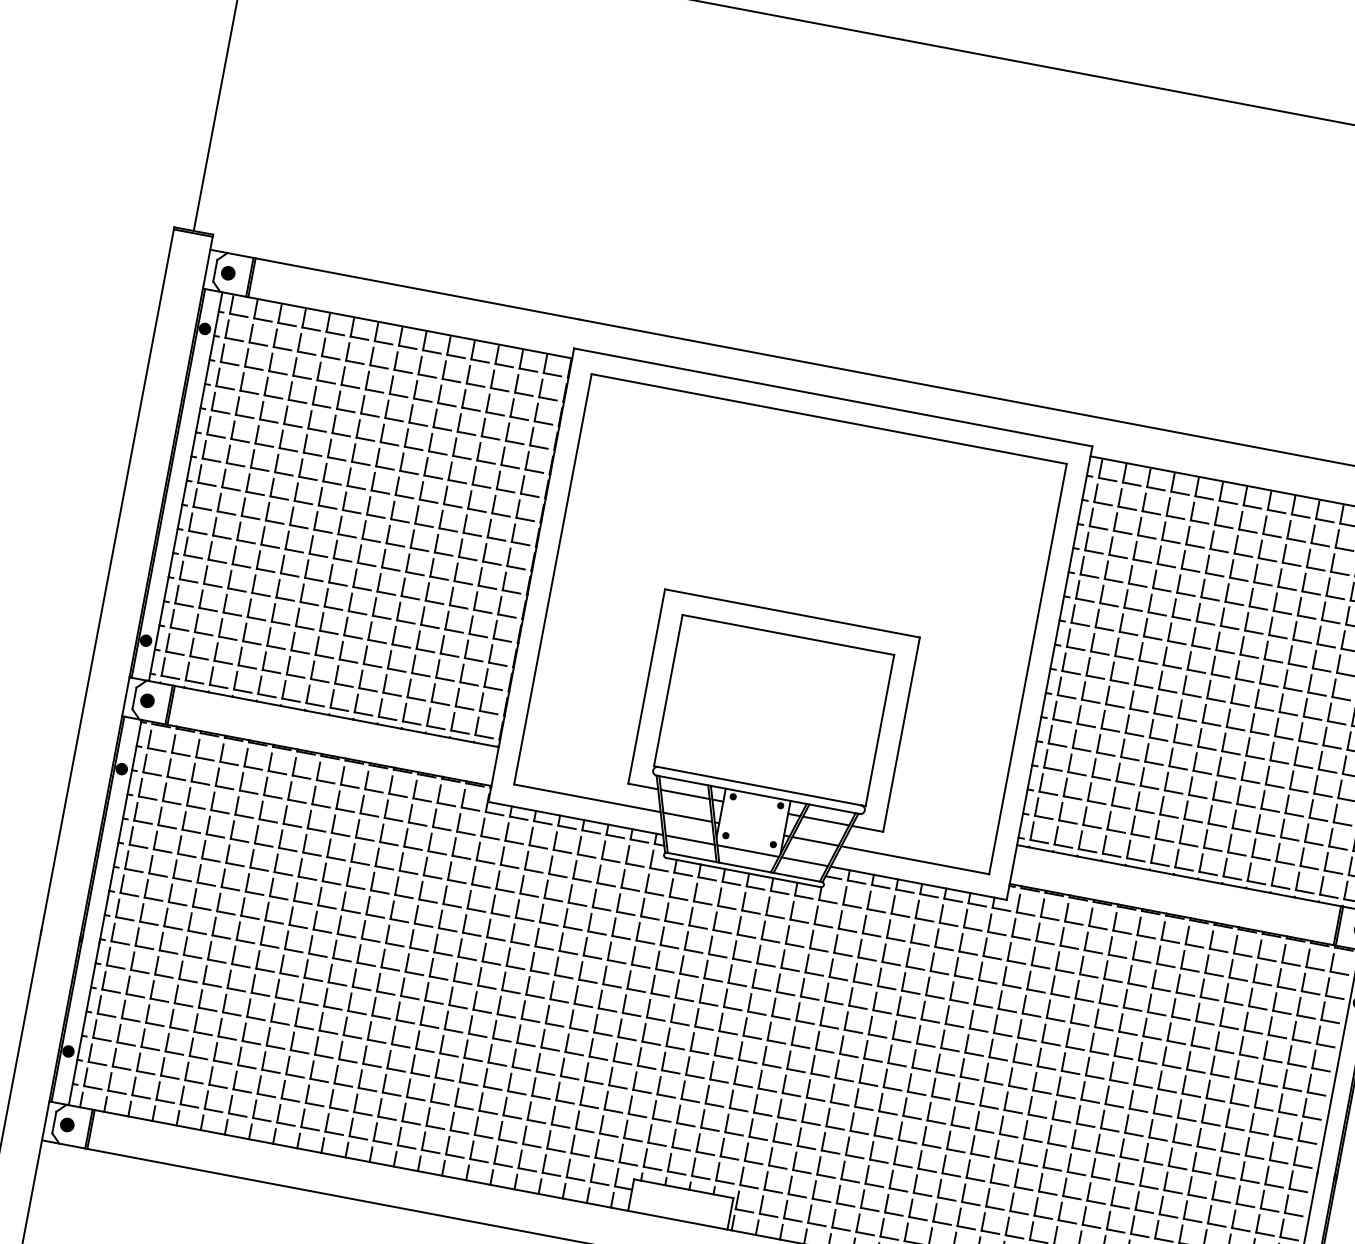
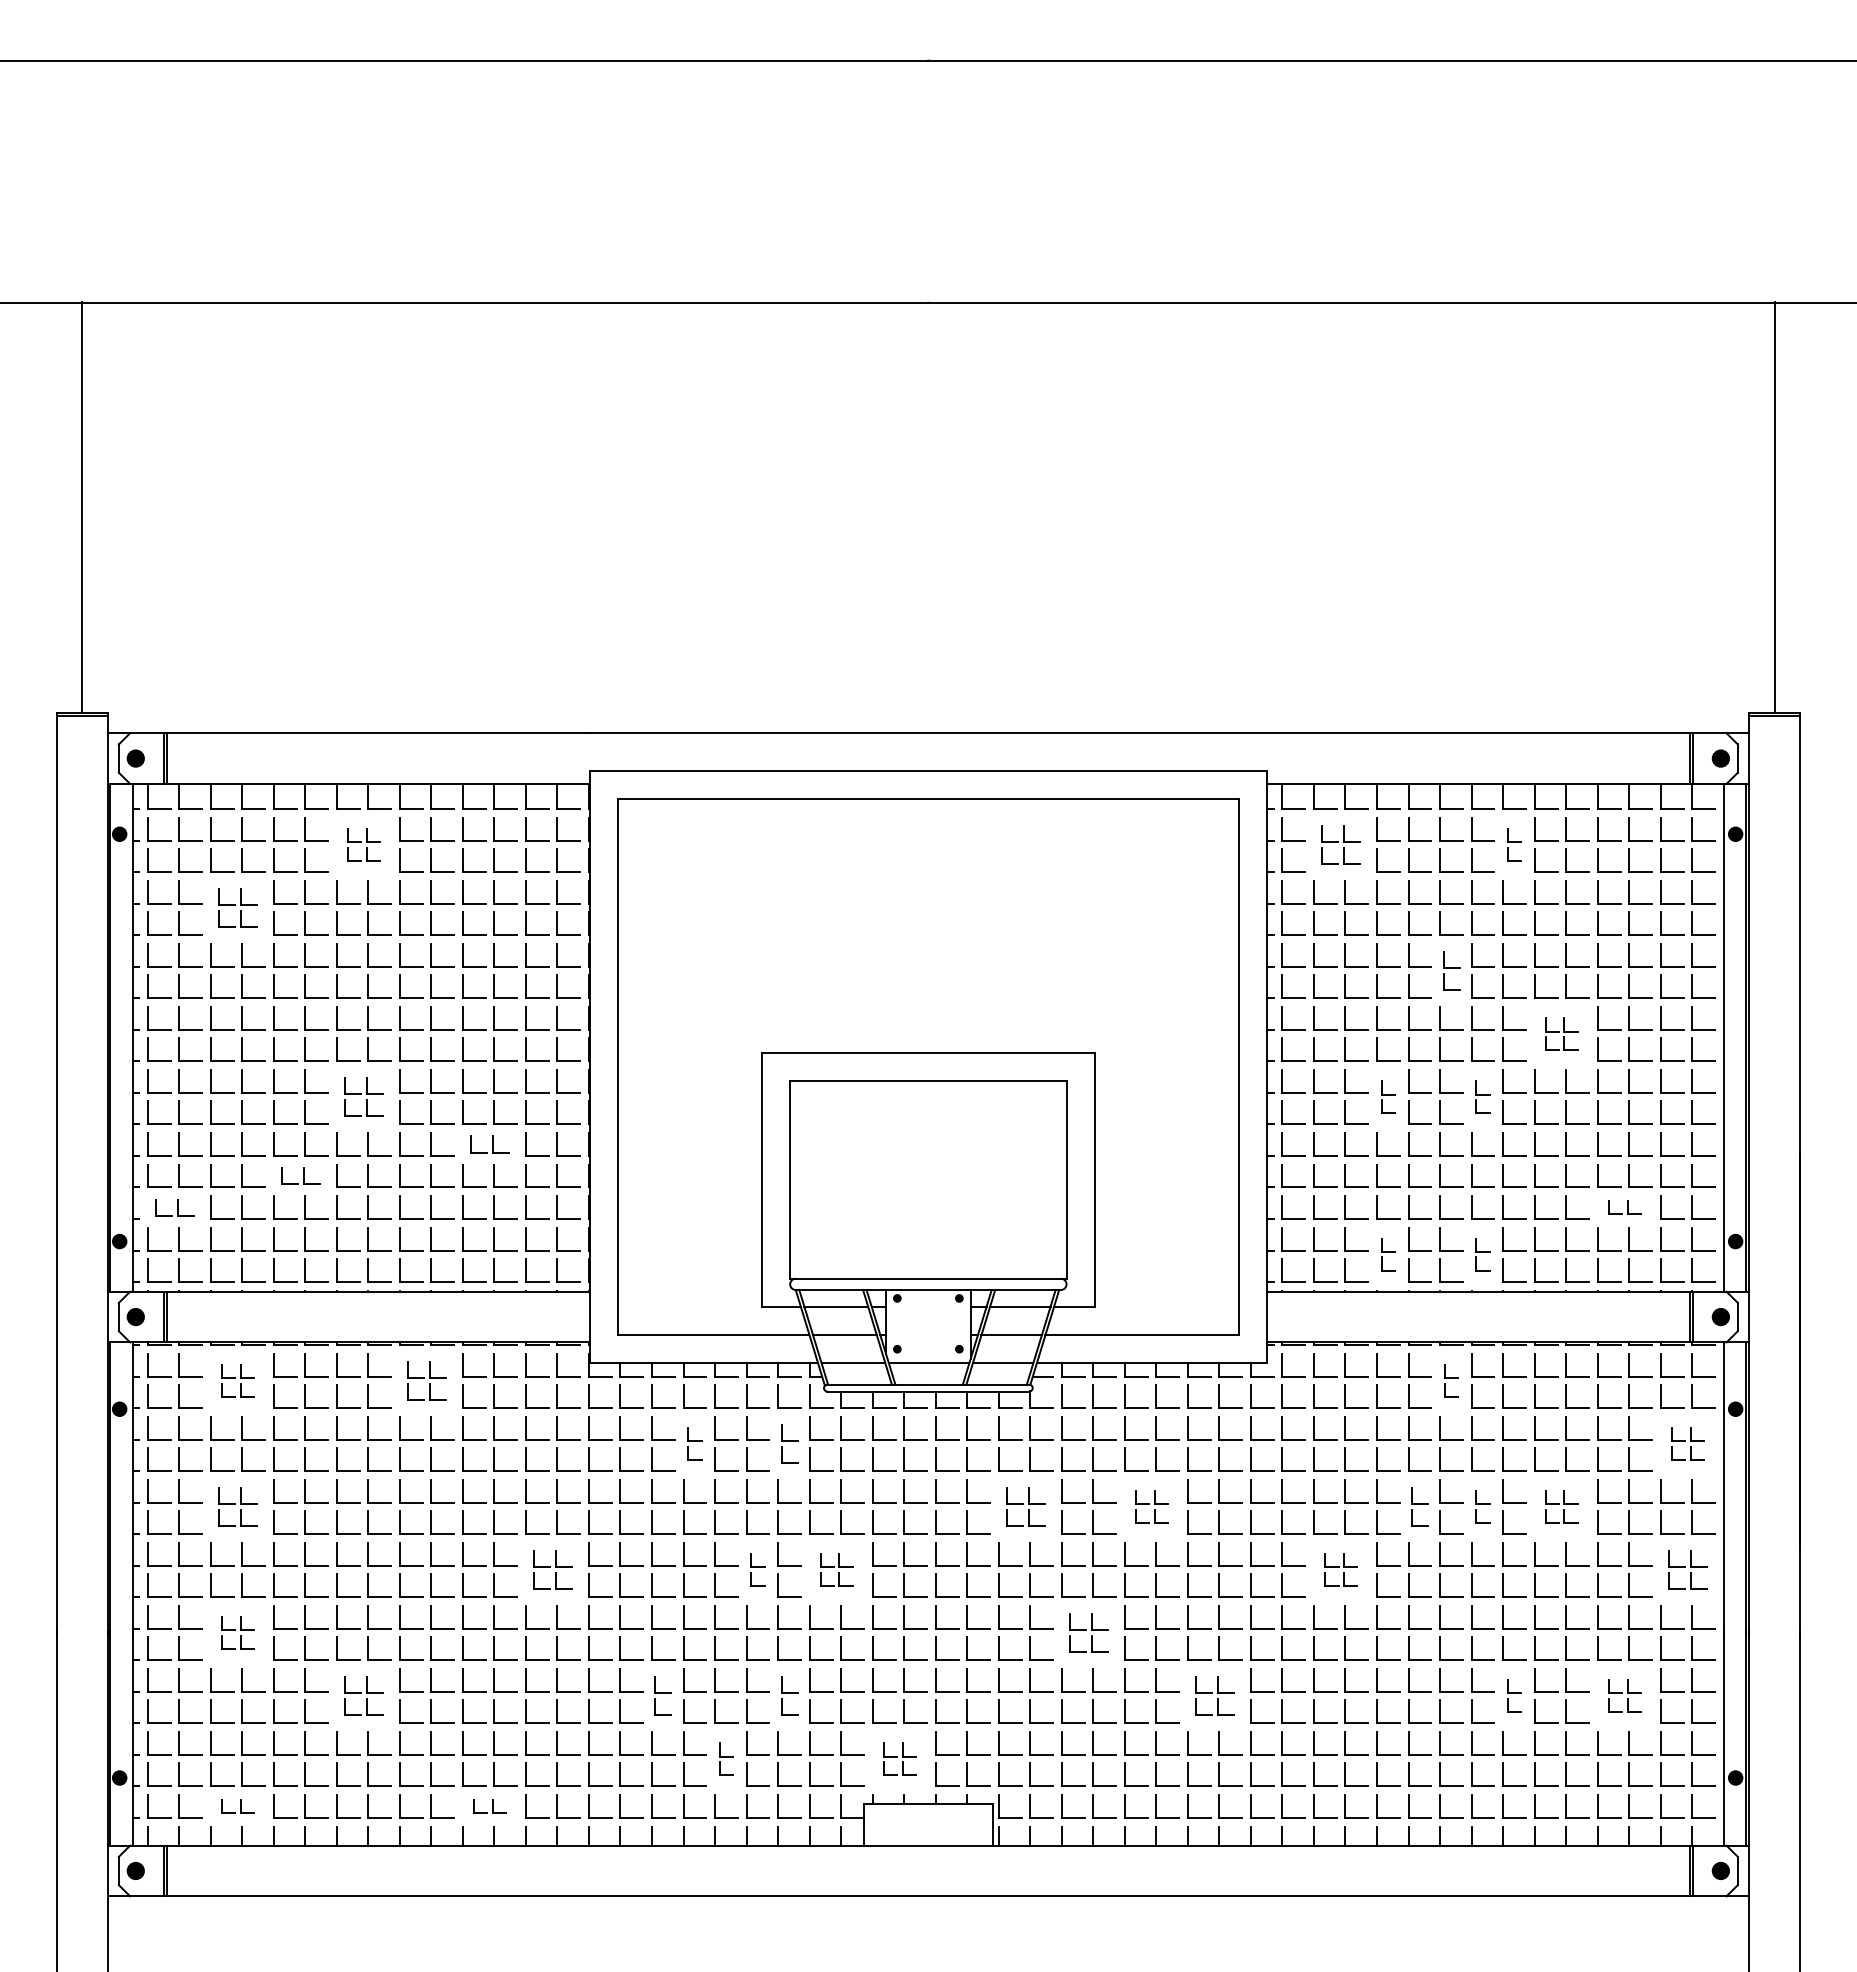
part: (390, 372) -> (363, 844), size x0.6
part: (284, 402) -> (237, 907), size x0.7
part: (1138, 513) -> (1340, 844), size x0.7
part: (1271, 538) -> (1514, 844), size x0.6
part: (353, 564) -> (363, 1096), size x0.7
part: (294, 616) -> (300, 1175), size x0.7
part: (443, 619) -> (489, 1144), size x0.7
part: (192, 622) -> (174, 1207), size x0.7
part: (1204, 625) -> (1451, 970), size x0.7
part: (1280, 690) -> (1561, 1033), size x0.6
part: (1138, 713) -> (1388, 1096), size x0.6
part: (1210, 726) -> (1482, 1096), size x0.6
part: (216, 764) -> (237, 1380), size x0.6
part: (360, 791) -> (426, 1380), size x0.7
part: (1303, 832) -> (1624, 1207), size x0.6
part: (1115, 834) -> (1388, 1254), size x0.6
part: (1187, 847) -> (1482, 1254), size x0.6
part: (197, 860) -> (237, 1506), size x0.7
part: (556, 878) -> (694, 1443), size x0.6
part: (629, 892) -> (789, 1443), size x0.7
part: (1145, 939) -> (1451, 1380), size x0.6
part: (429, 954) -> (552, 1569), size x0.7
part: (179, 957) -> (237, 1632), size x0.6
part: (801, 974) -> (1025, 1506), size x0.7
part: (586, 984) -> (757, 1569), size x0.6
part: (897, 992) -> (1151, 1506), size x0.6
part: (647, 995) -> (836, 1569), size x0.6
part: (1317, 1022) -> (1687, 1443), size x0.6
part: (267, 1023) -> (363, 1695), size x0.7
part: (1102, 1031) -> (1419, 1506), size x0.7
part: (1151, 1040) -> (1482, 1506), size x0.6
part: (1211, 1052) -> (1561, 1506), size x0.6
part: (496, 1066) -> (663, 1695), size x0.7
part: (1033, 1068) -> (1340, 1569), size x0.6
part: (831, 1080) -> (1088, 1632), size x0.7
part: (593, 1085) -> (789, 1695), size x0.7
part: (154, 1090) -> (237, 1806), size x0.6
part: (1299, 1118) -> (1687, 1569), size x0.7
part: (535, 1124) -> (726, 1758), size x0.6
part: (347, 1126) -> (489, 1806), size x0.6
part: (918, 1146) -> (1214, 1695), size x0.7
part: (668, 1149) -> (899, 1758), size x0.6
part: (1148, 1190) -> (1514, 1695), size x0.6
part: (1232, 1206) -> (1624, 1695), size x0.6

